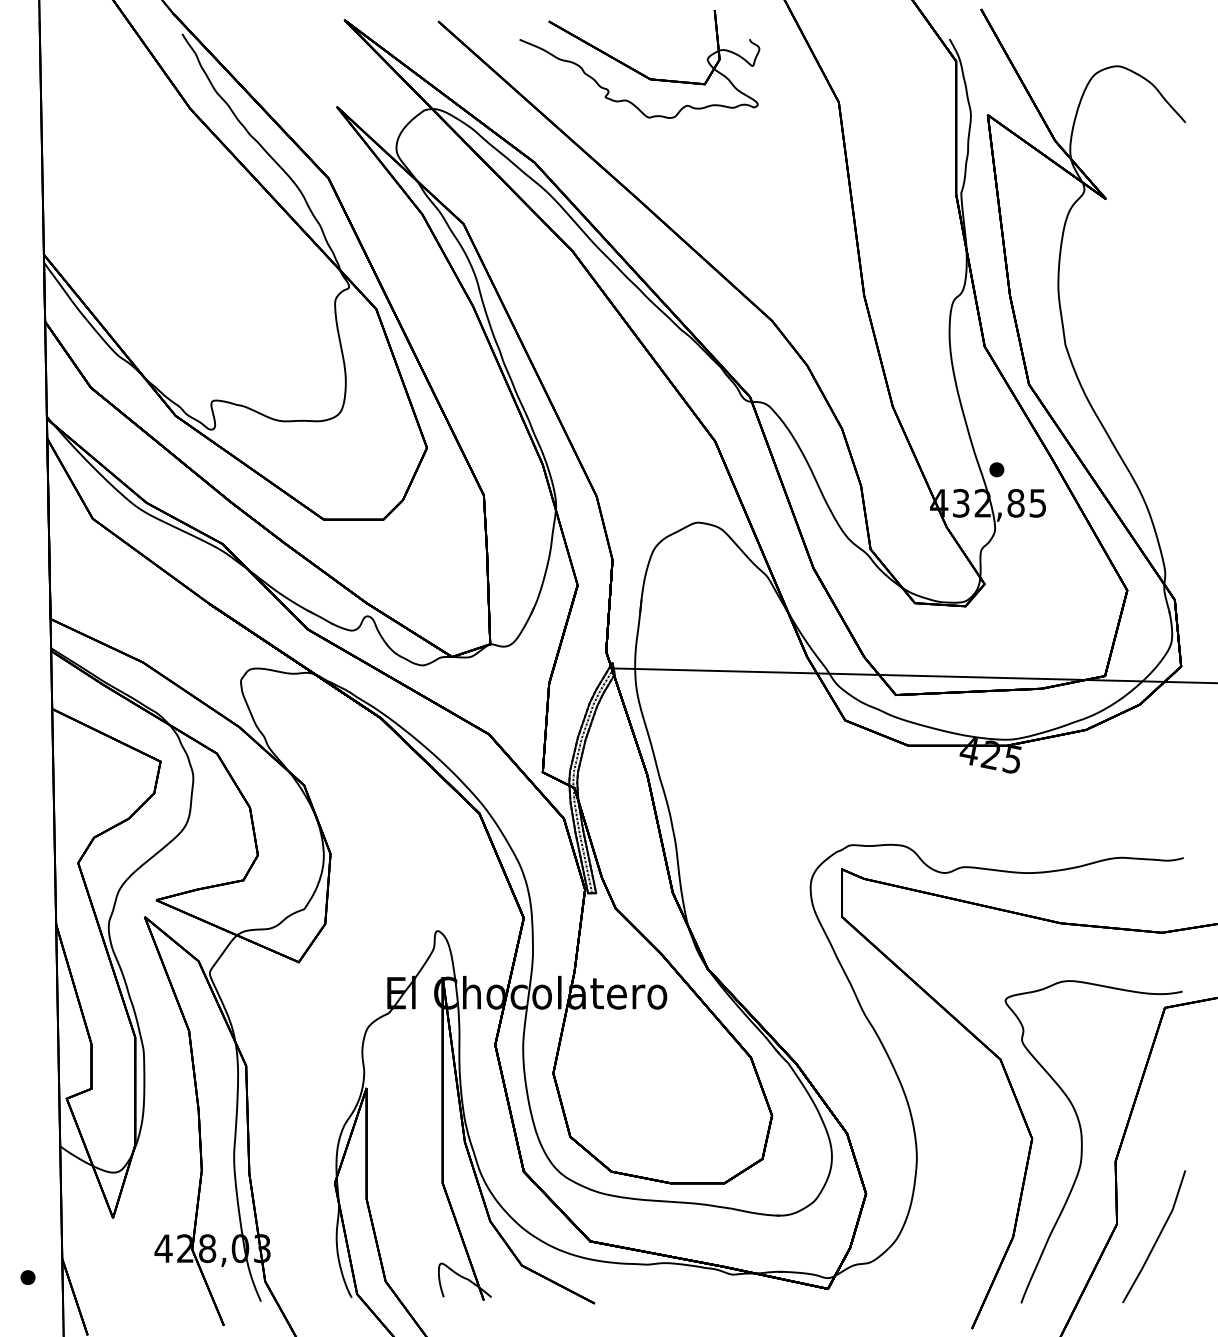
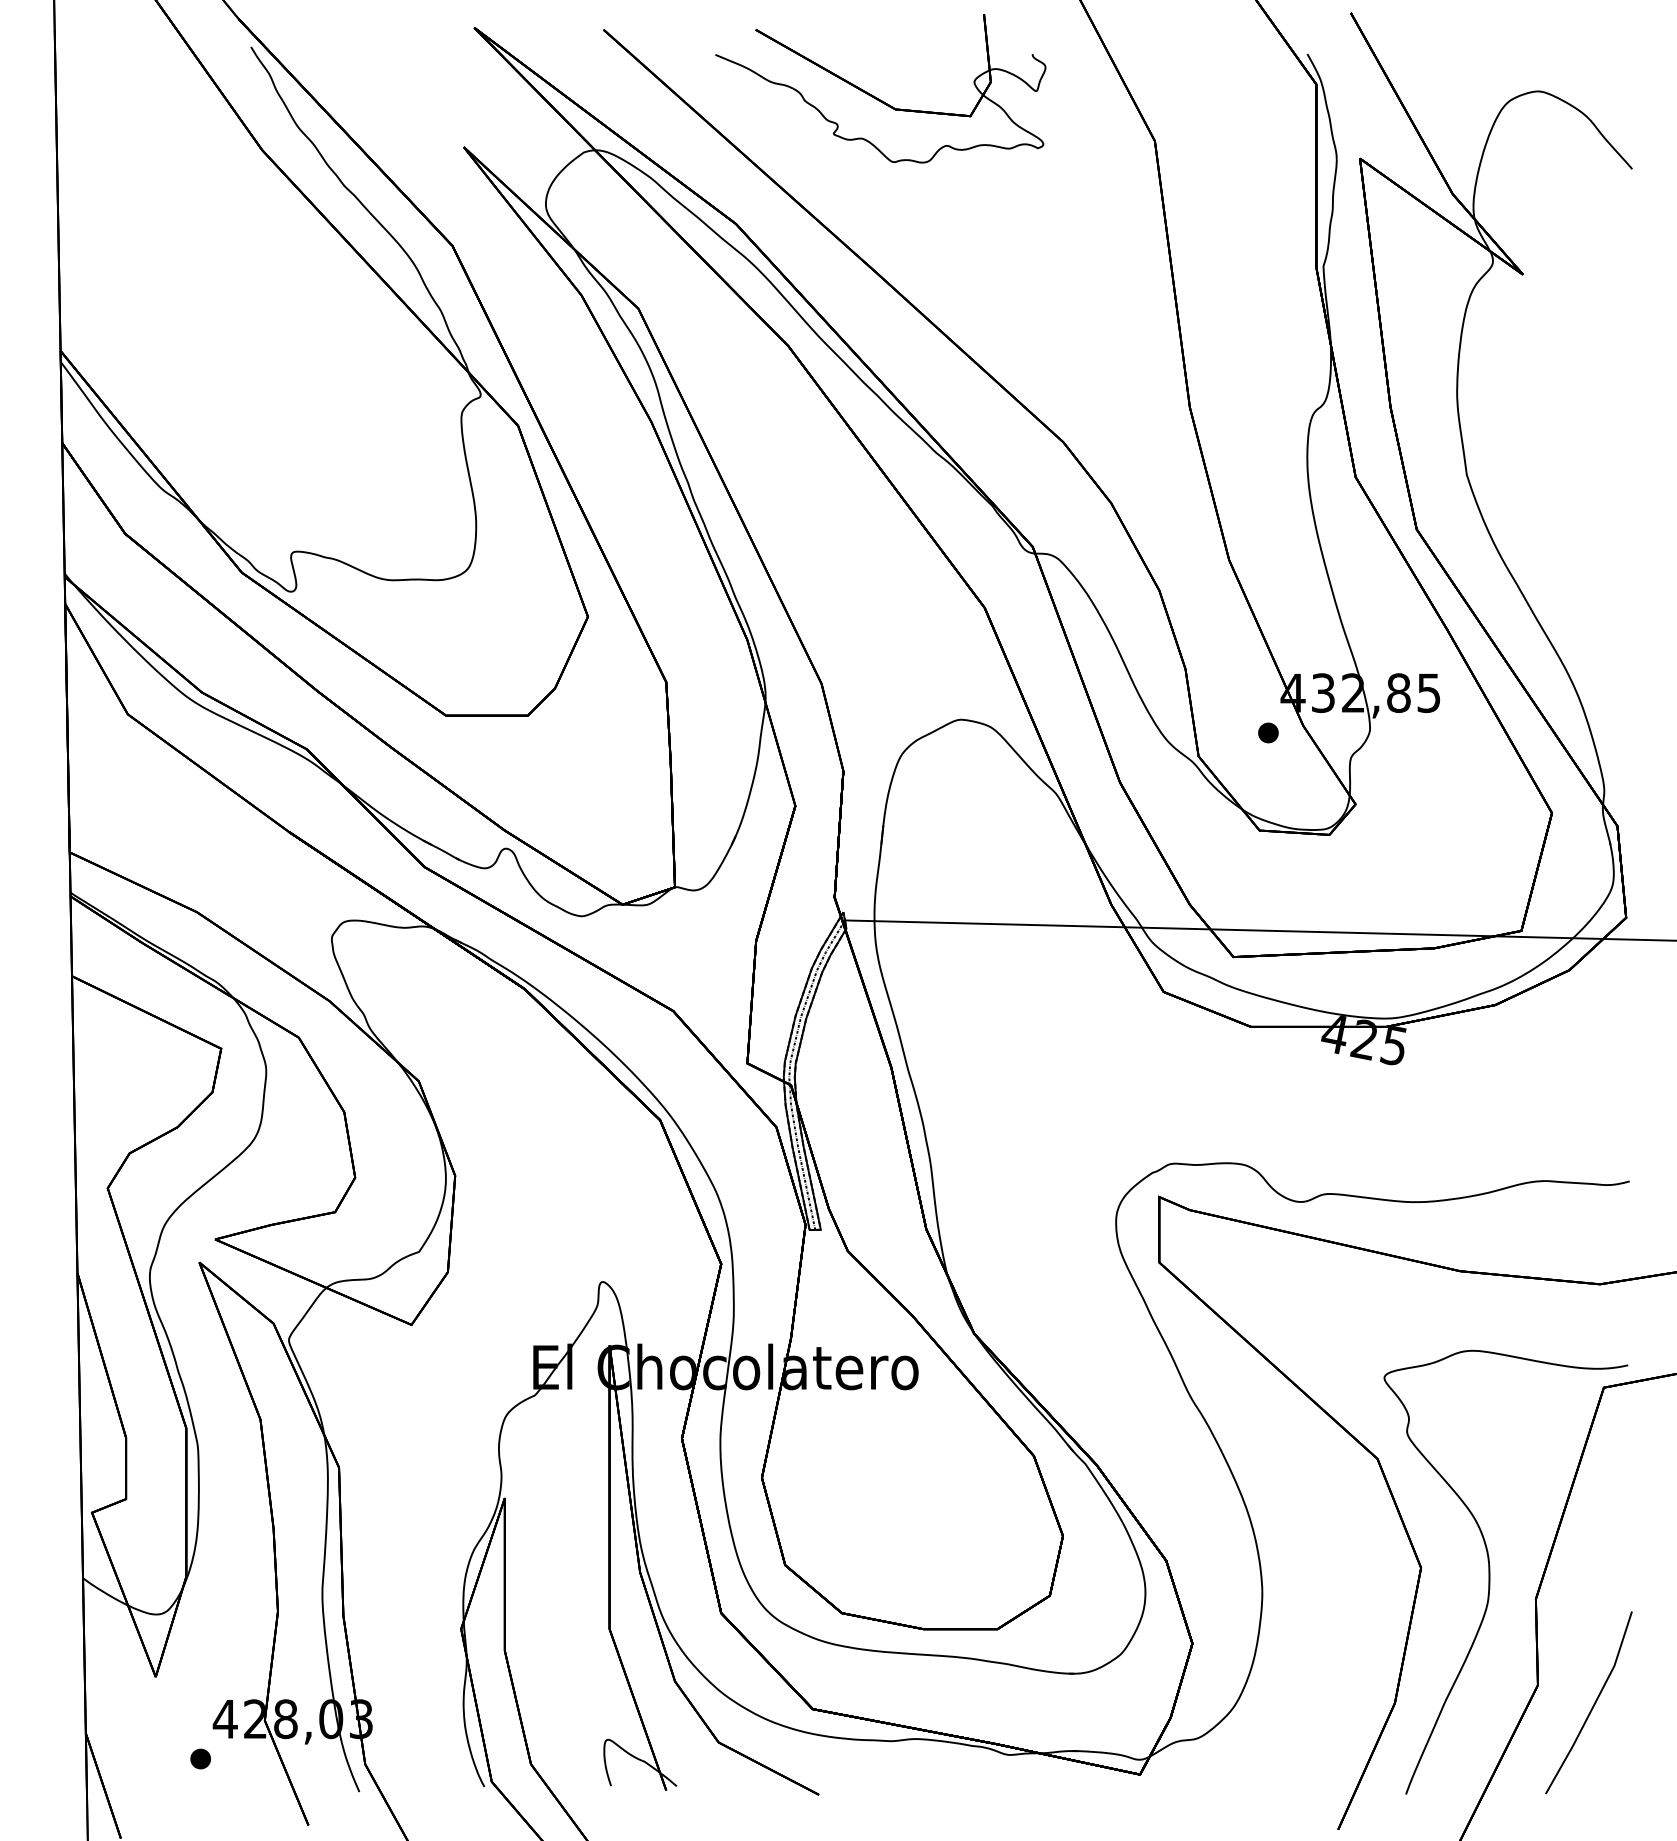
part: (996, 469) -> (1268, 732), moved
part: (27, 1277) -> (200, 1758), moved

